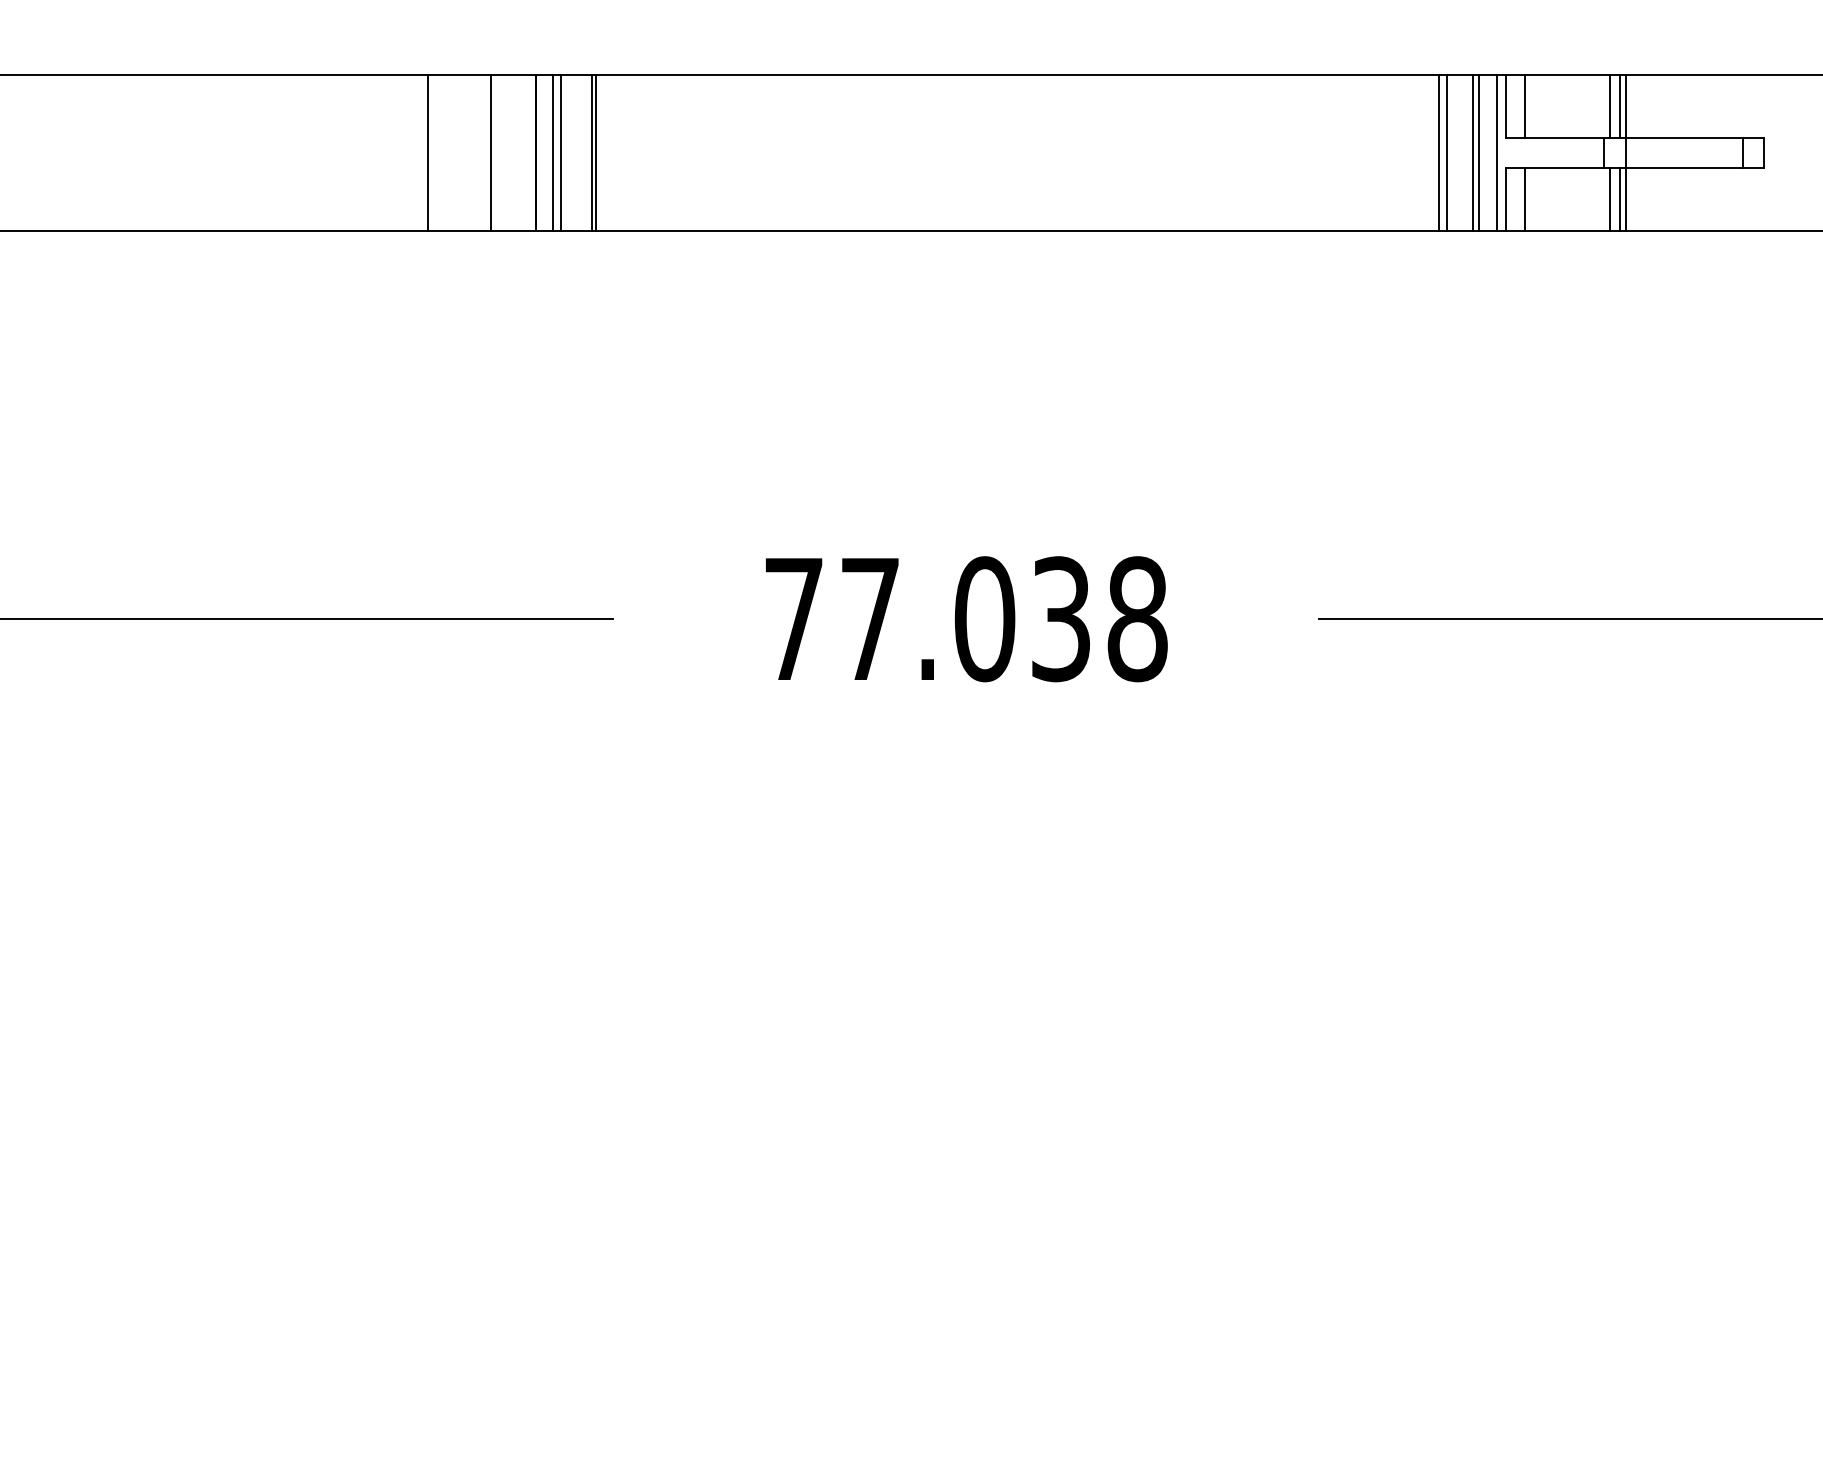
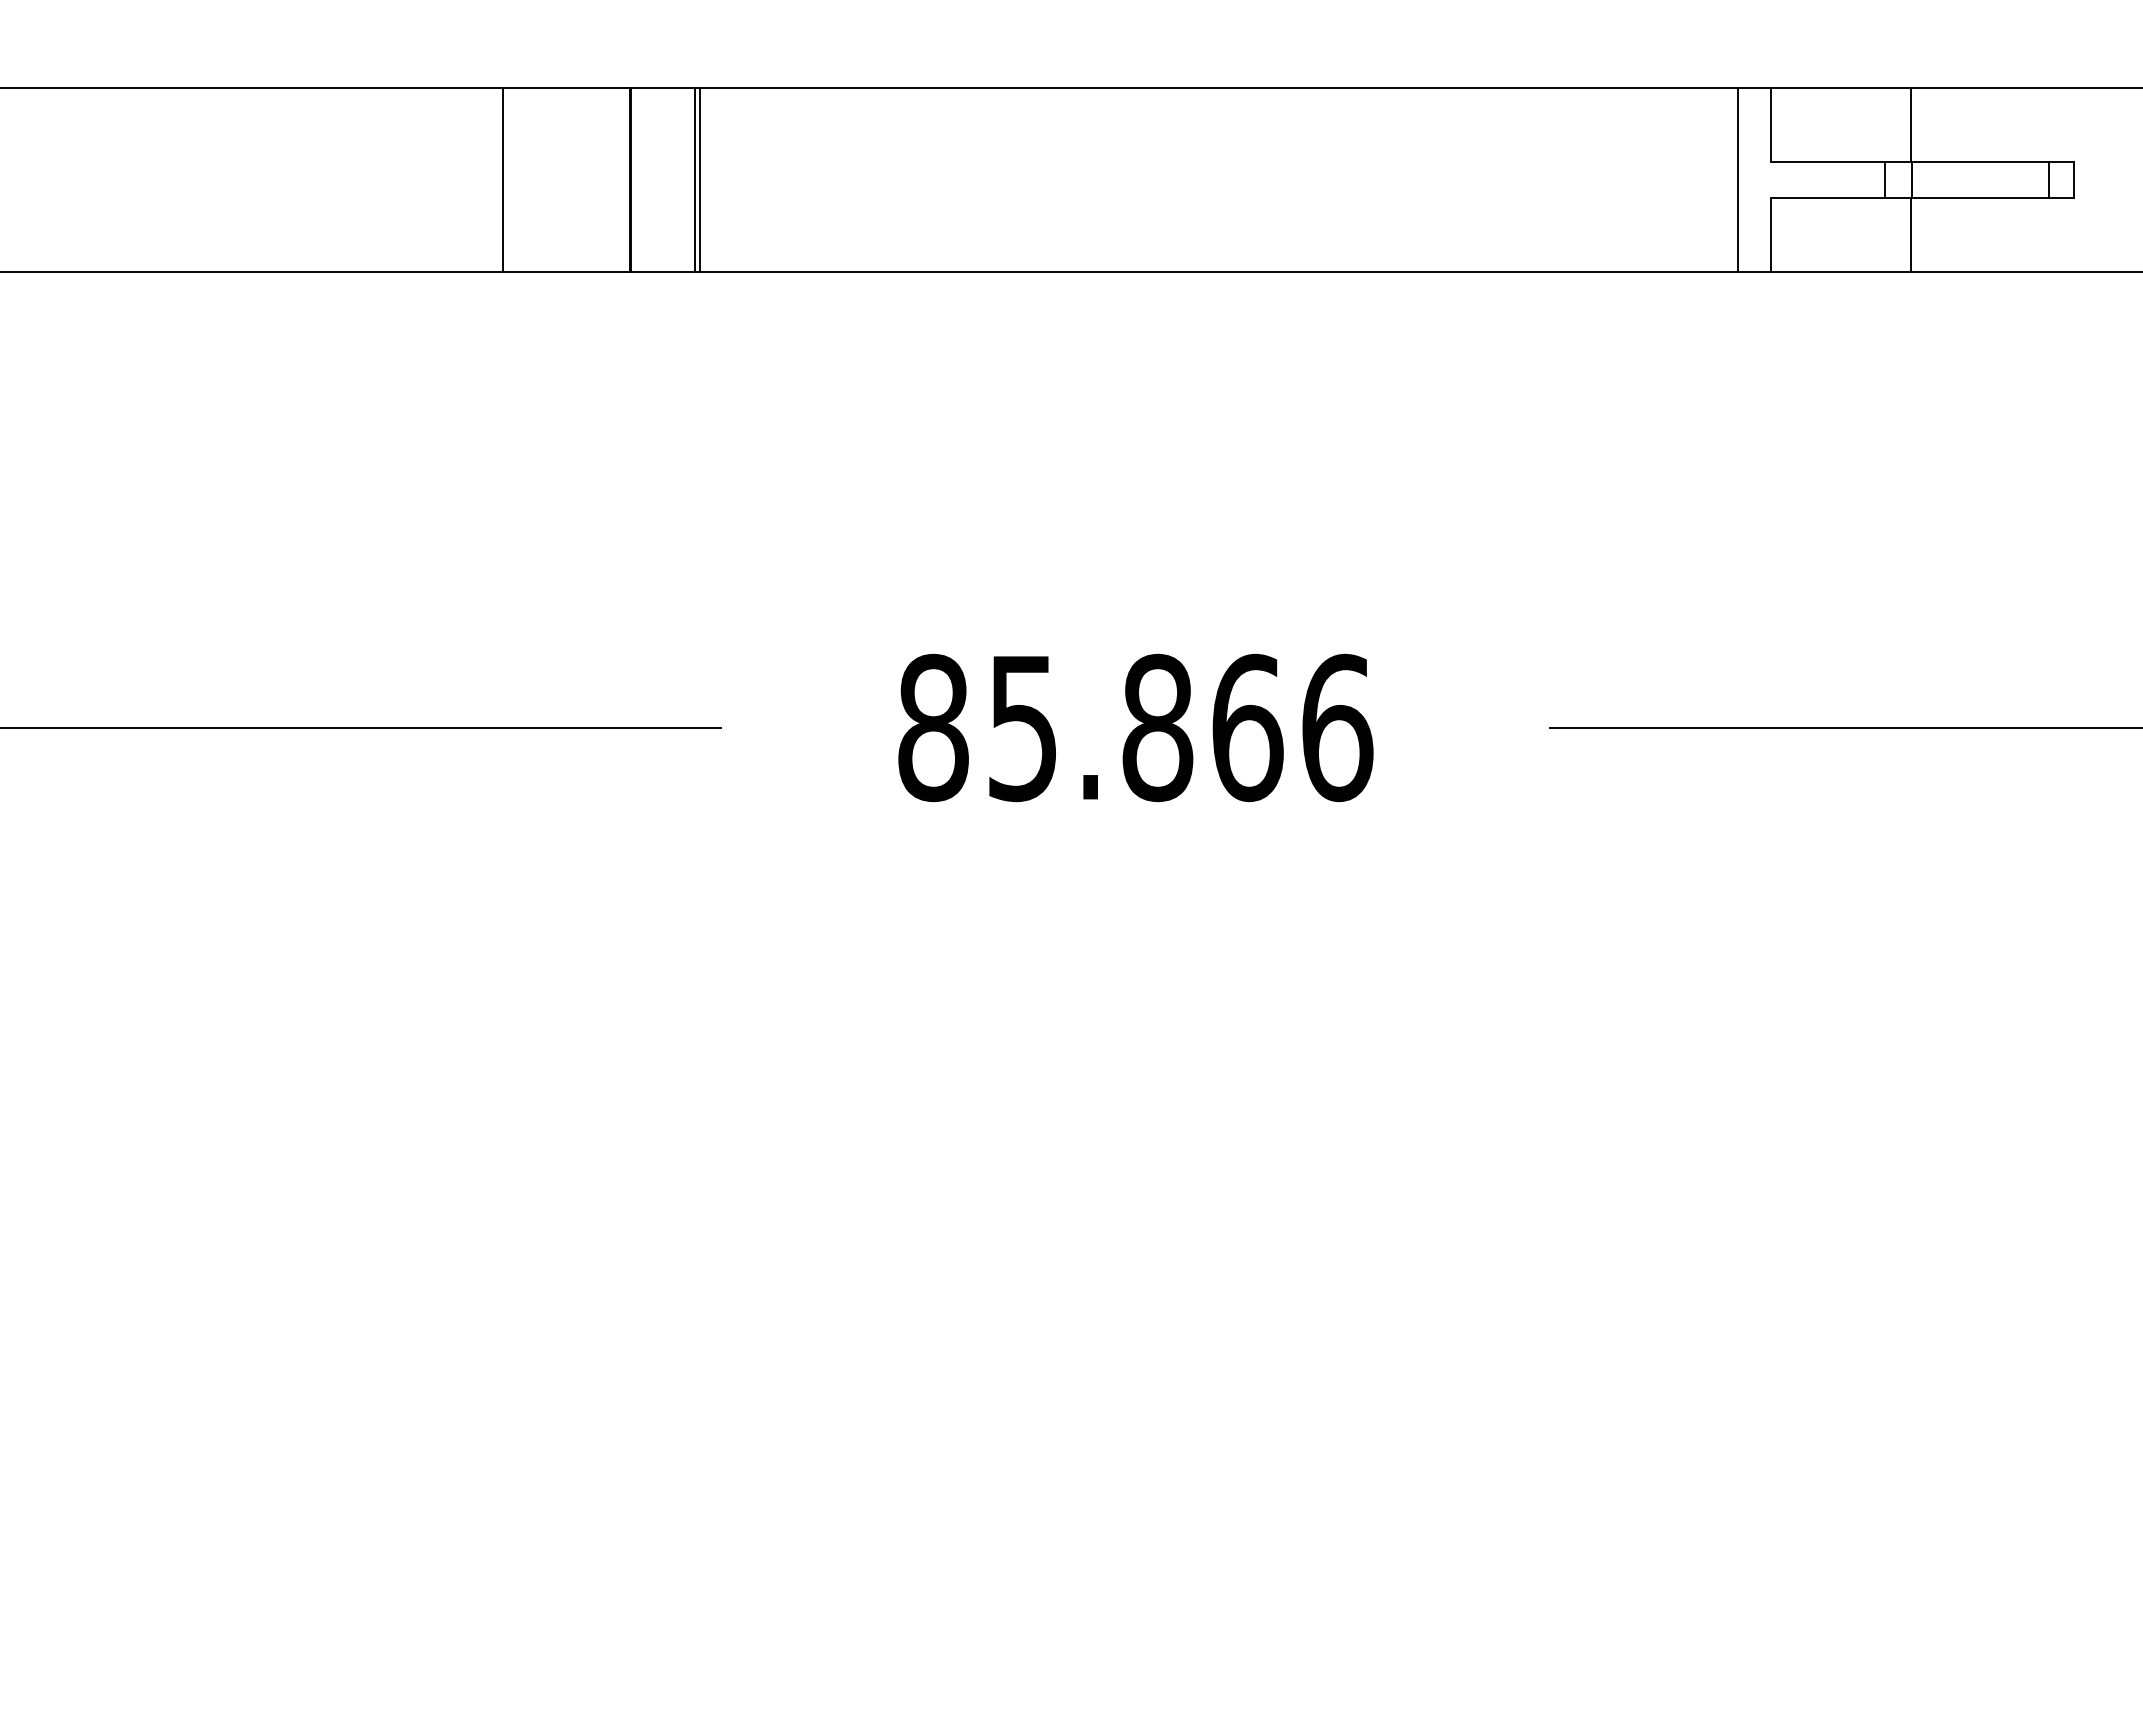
line: (1524, 105) -> (1792, 124), removed
line: (1609, 105) -> (1892, 124), removed
line: (1619, 105) -> (1903, 124), removed
line: (491, 152) -> (577, 179), removed
line: (553, 152) -> (650, 179), removed
line: (561, 152) -> (659, 179), removed
line: (1438, 152) -> (1691, 179), removed
line: (1446, 152) -> (1700, 179), removed
line: (1472, 152) -> (1731, 179), removed
line: (1496, 152) -> (1759, 179), removed
line: (1524, 199) -> (1792, 234), removed
line: (1609, 199) -> (1892, 234), removed
line: (1619, 199) -> (1903, 234), removed
text: (965, 618) -> (1135, 727), 77.038 -> 85.866

